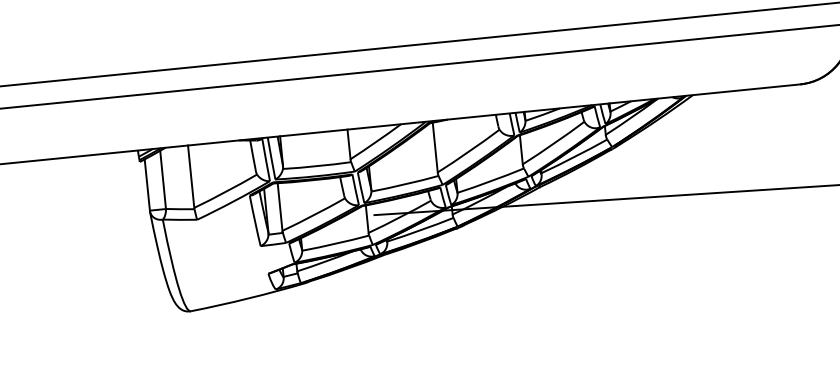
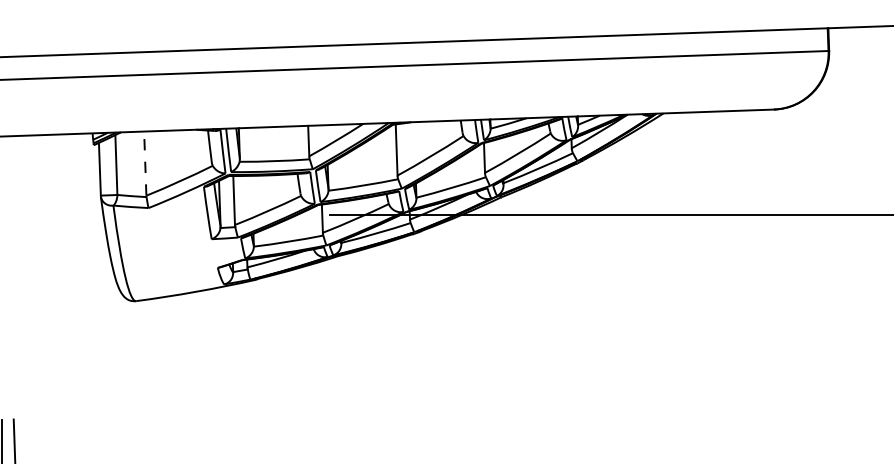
line: (191, 176) -> (145, 163), solid -> dashed

